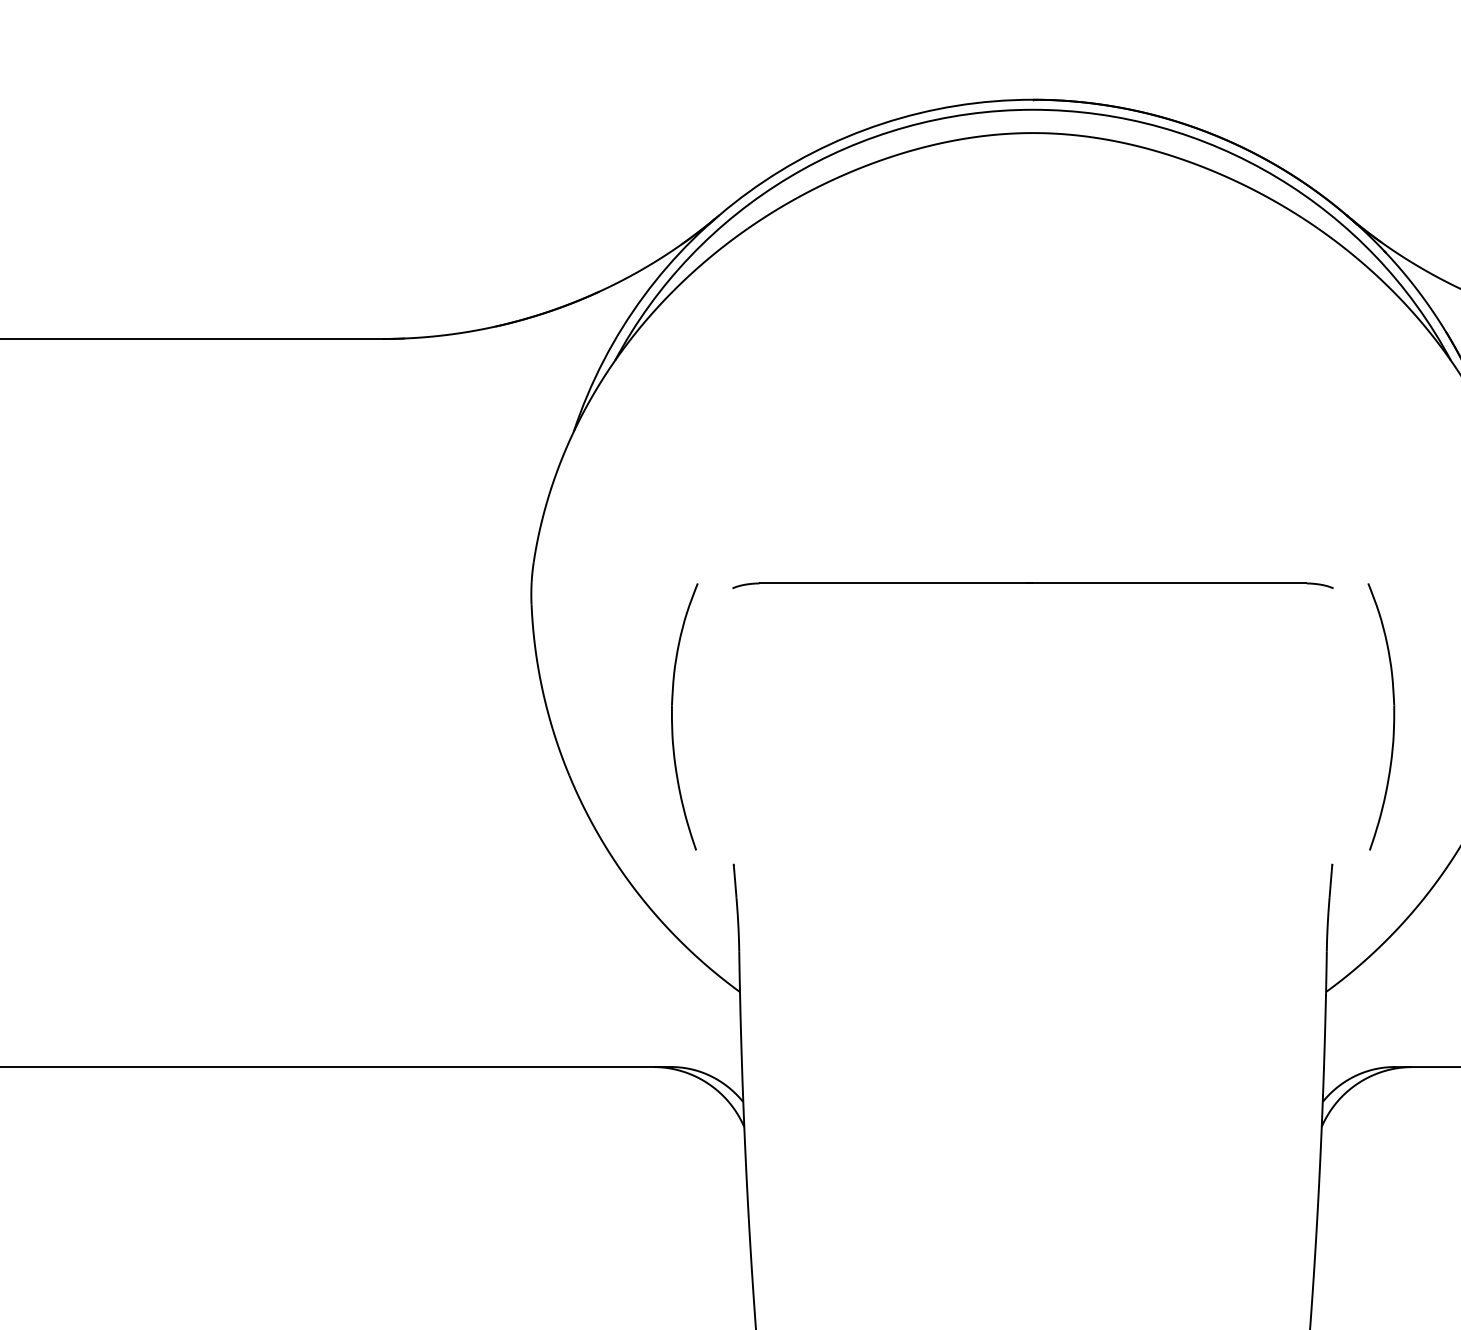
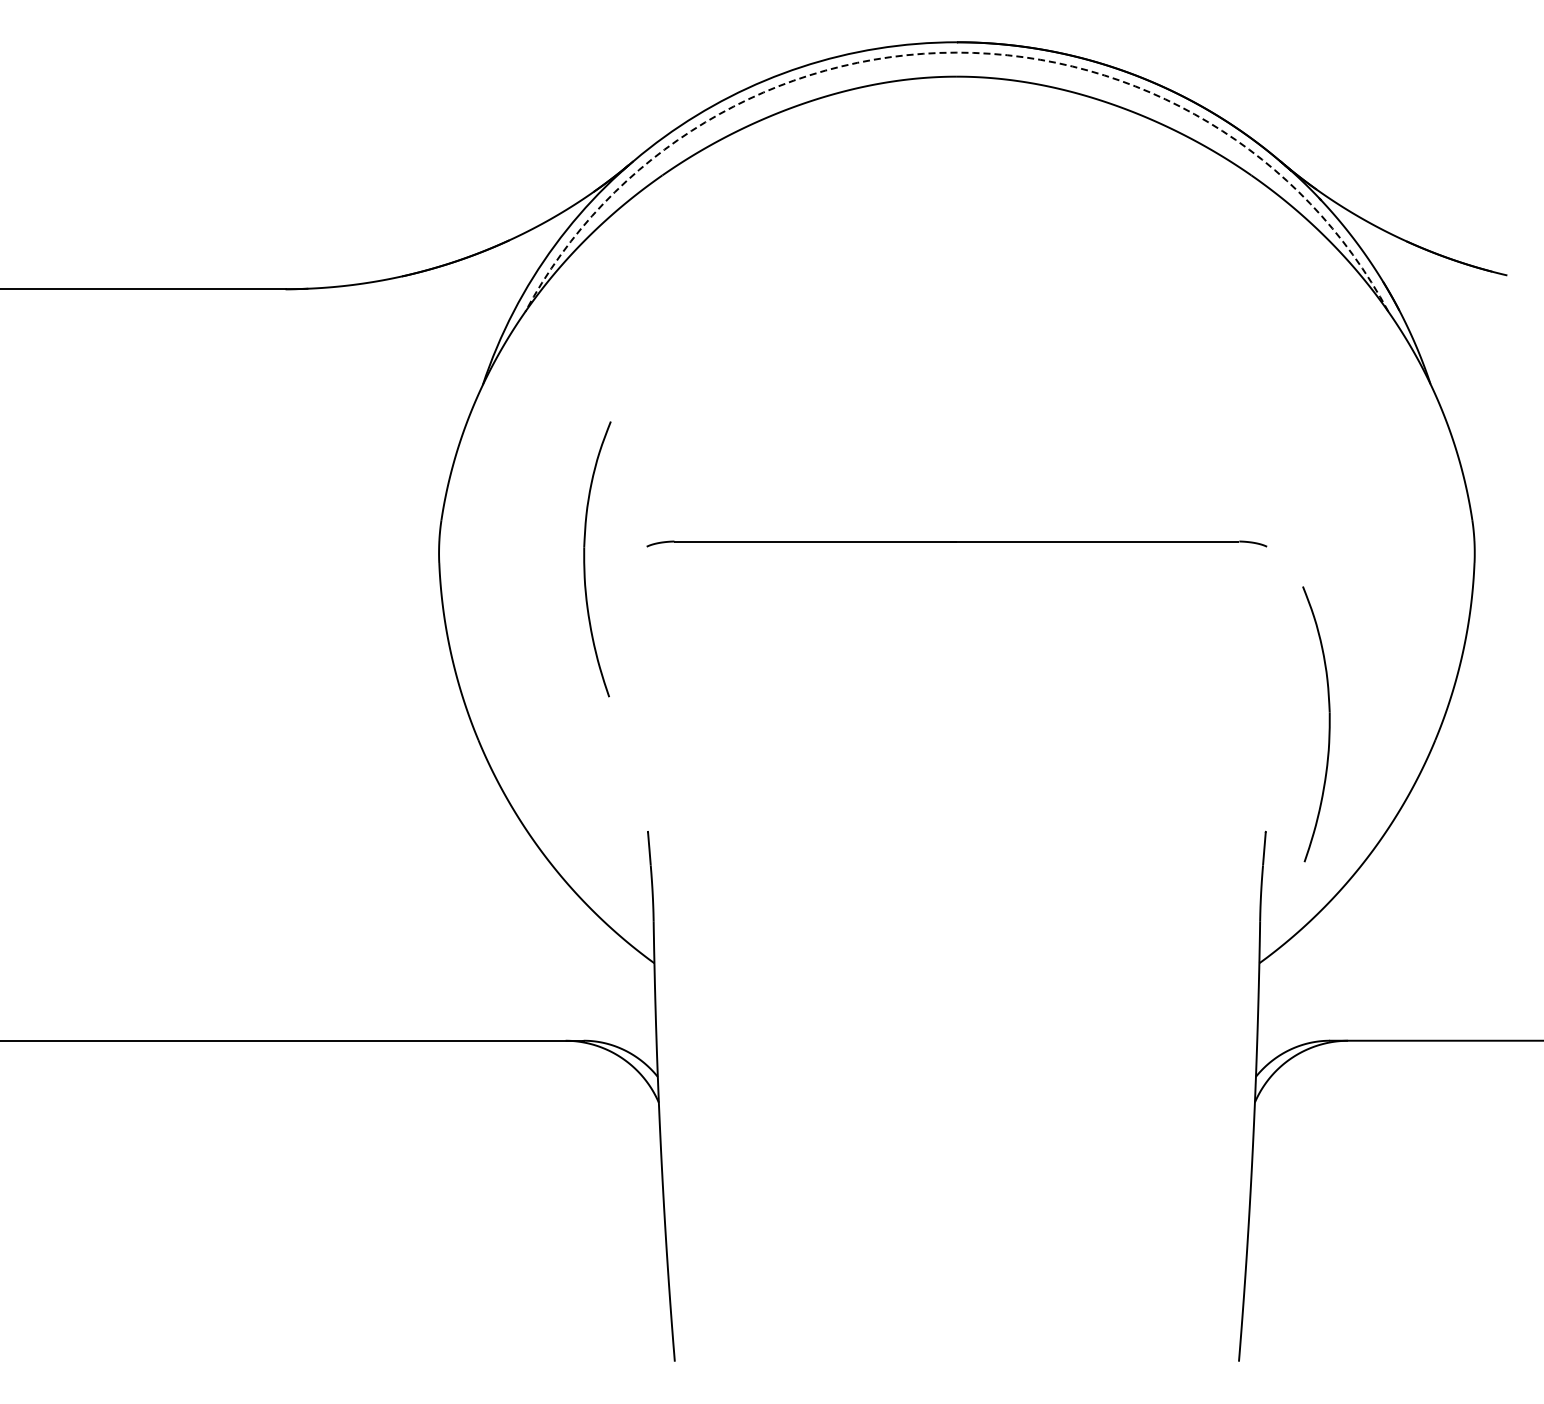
arc: (1032, 109) -> (956, 52), solid -> dashed
part: (673, 717) -> (585, 559), moved
part: (1393, 717) -> (1328, 724), moved

